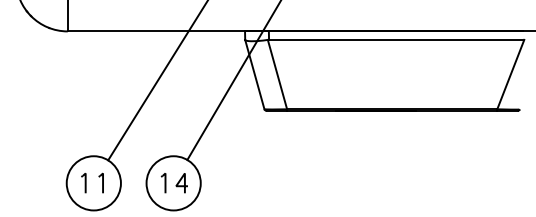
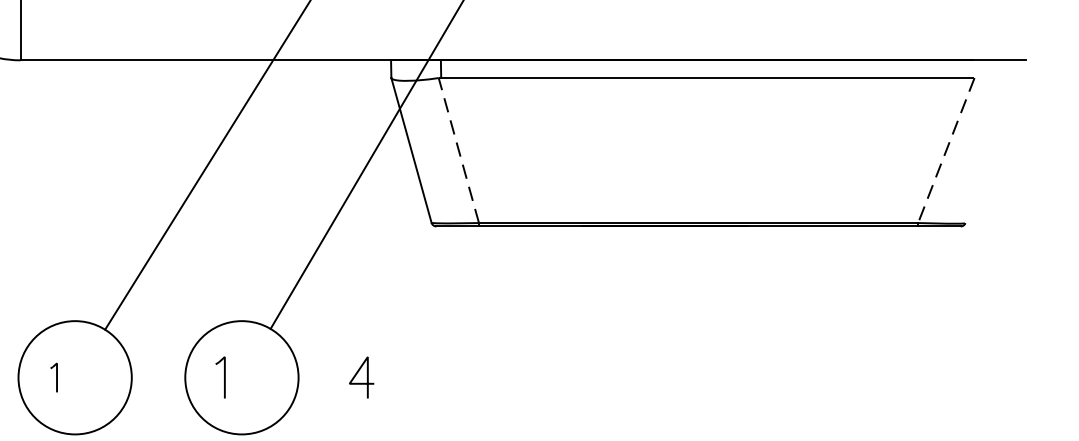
line: (277, 74) -> (458, 150), solid -> dashed
line: (510, 75) -> (945, 152), solid -> dashed
part: (100, 182) -> (89, 376), removed
part: (83, 183) -> (53, 378), size x0.7
line: (179, 183) -> (356, 378), moved

